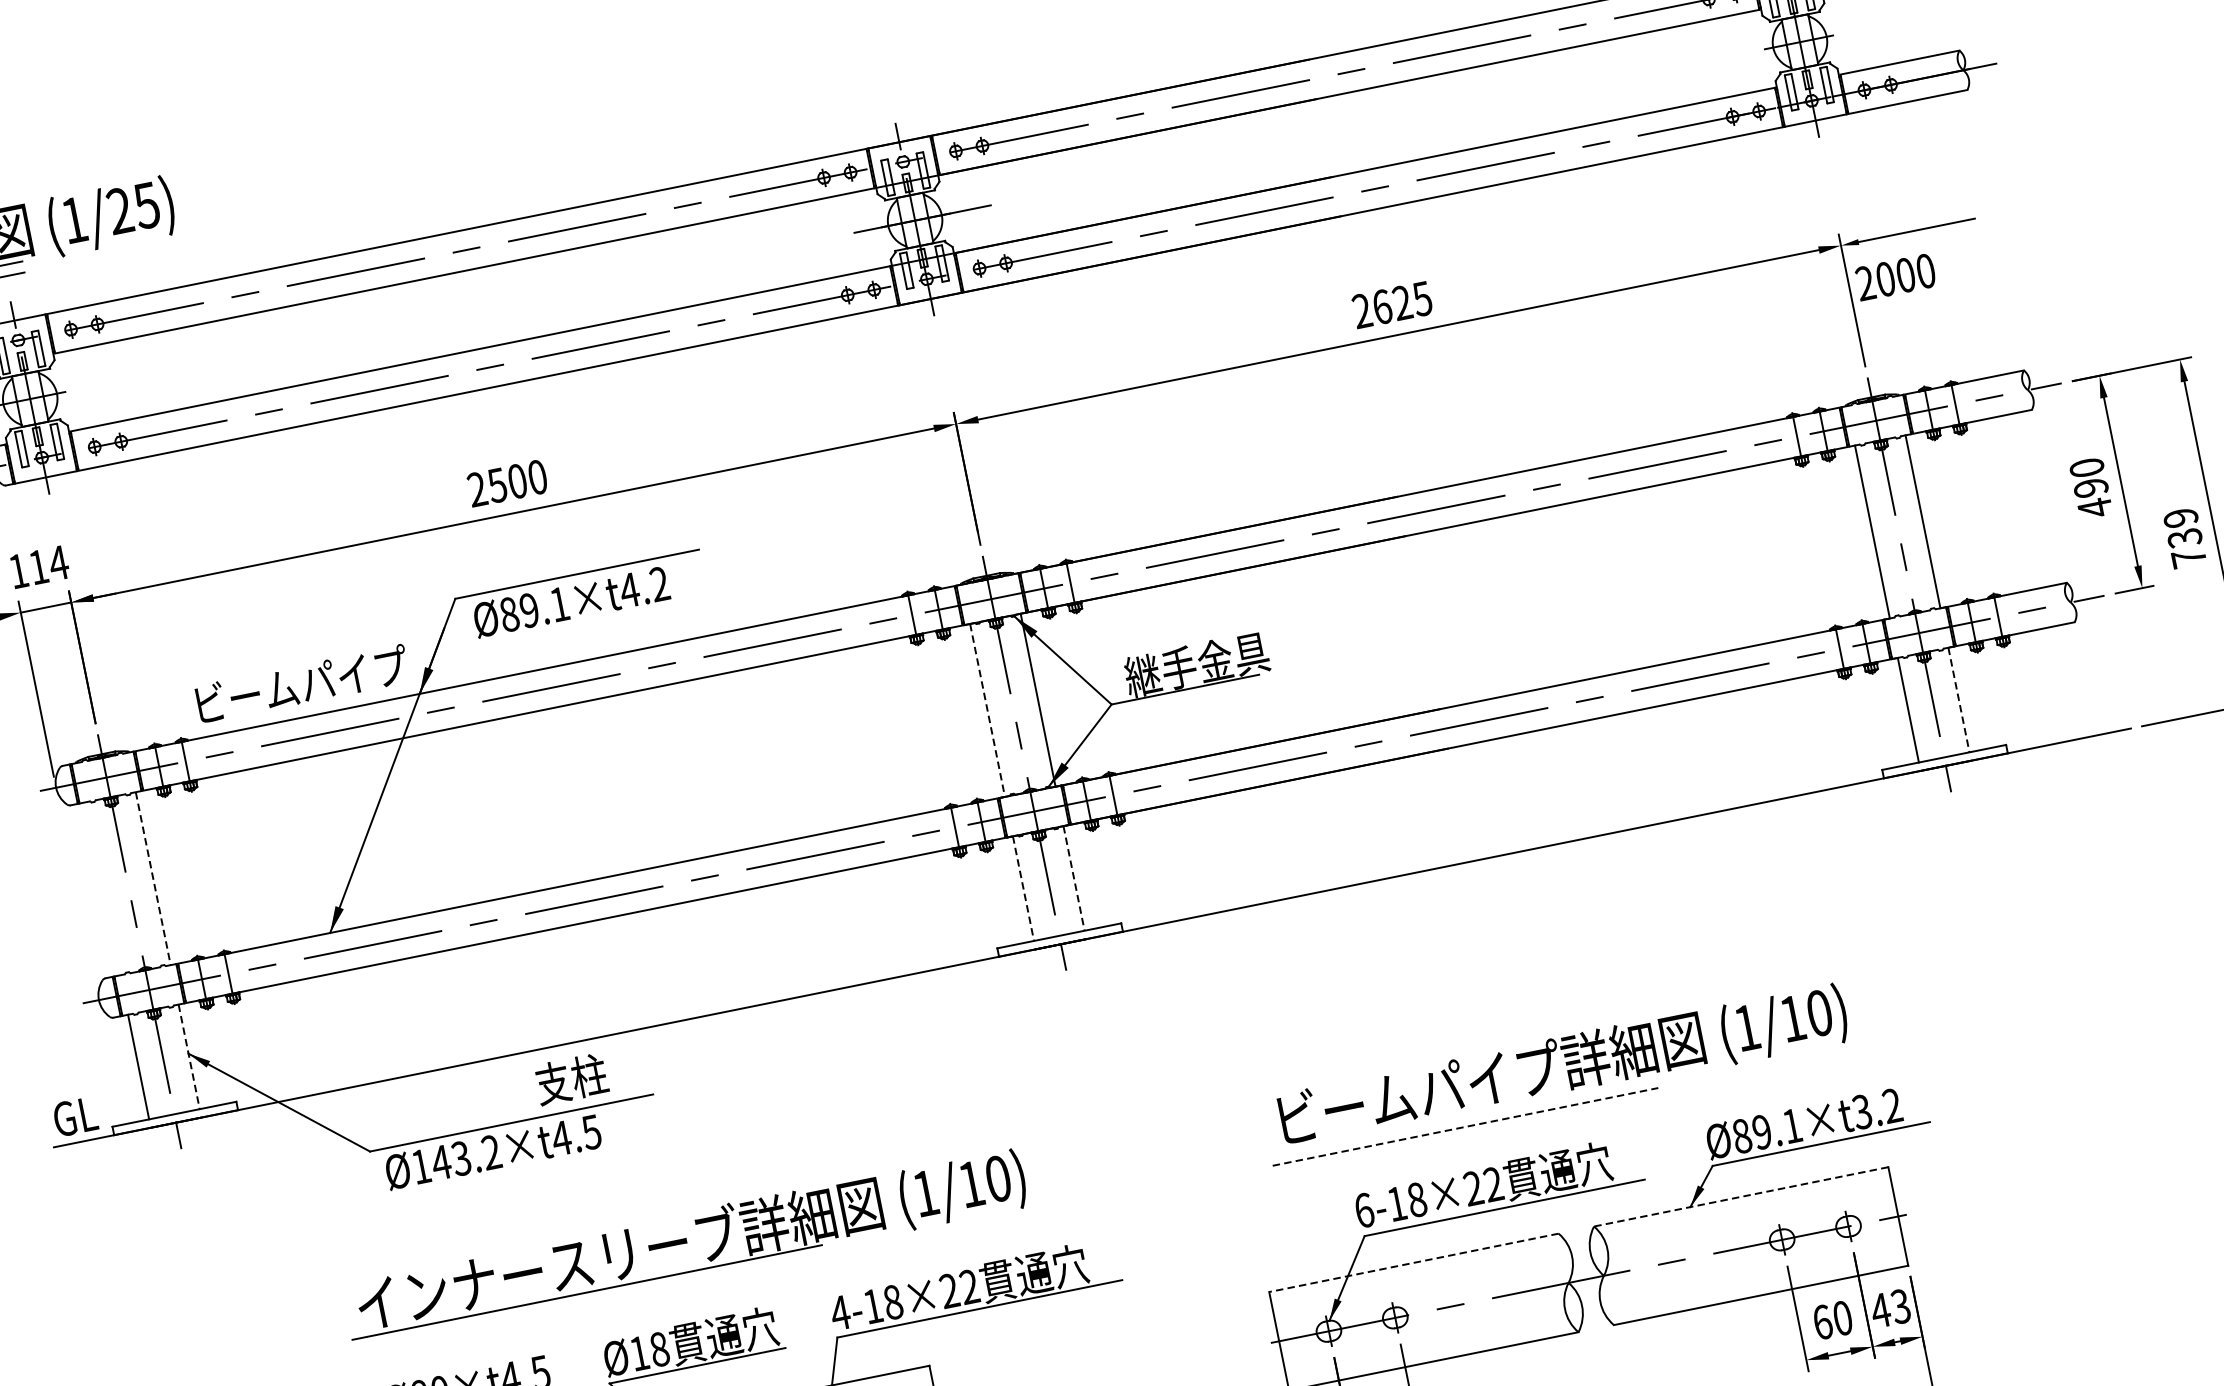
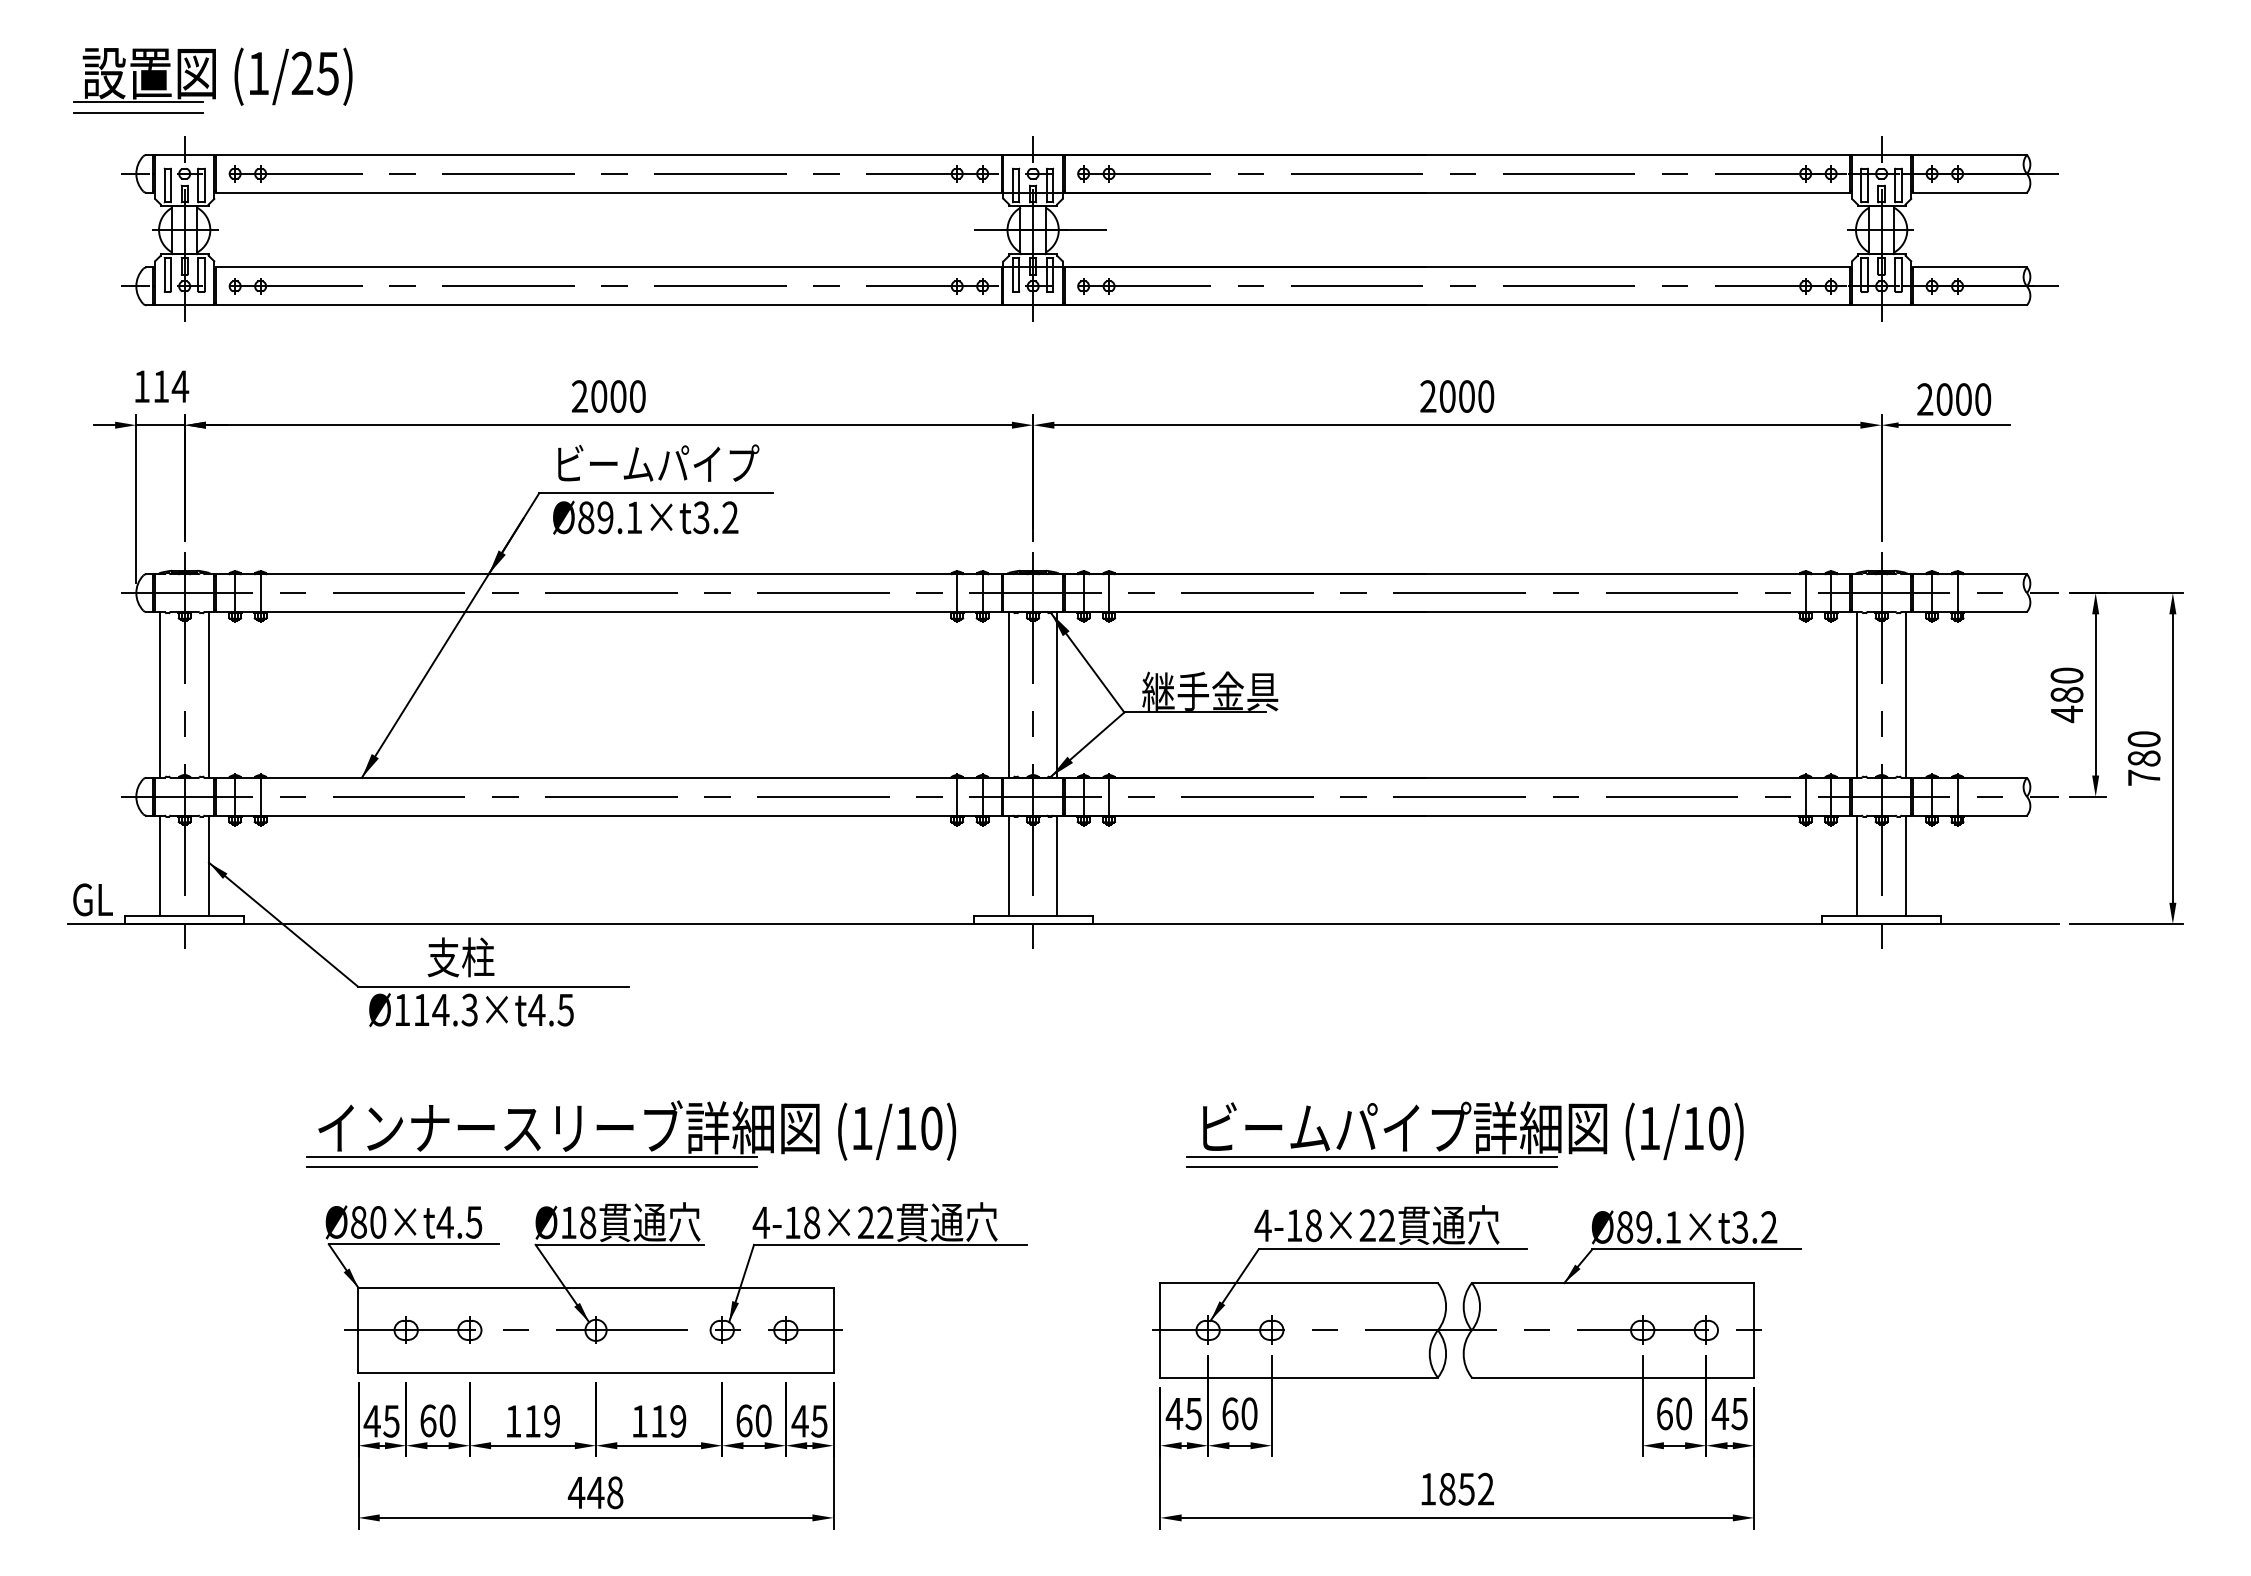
text: (1896, 277) -> (1954, 399), moved
text: (1402, 303) -> (1466, 396), 2625 -> 2000
text: (496, 485) -> (598, 396), 2500 -> 2000
text: (2090, 487) -> (2066, 694), 490 -> 480
text: (2182, 527) -> (2143, 748), 739 -> 780
text: (629, 590) -> (701, 517), Ø89.1×t4.2 -> Ø89.1×t3.2
text: (302, 683) -> (658, 462), moved
line: (1958, 700) -> (1905, 866), dashed -> solid
line: (987, 710) -> (1008, 694), dashed -> solid
line: (152, 878) -> (208, 694), dashed -> solid
line: (1074, 879) -> (1057, 866), dashed -> solid
line: (102, 888) -> (160, 694), added
line: (1023, 889) -> (1008, 866), dashed -> solid
line: (188, 1057) -> (208, 866), dashed -> solid
text: (570, 1079) -> (460, 957), moved
line: (1462, 1115) -> (1371, 1156), added
line: (1465, 1127) -> (1371, 1167), dashed -> solid
text: (465, 1157) -> (444, 1009), Ø143.2×t4.5 -> Ø114.3×t4.5
line: (1740, 1197) -> (1612, 1283), dashed -> solid
text: (1363, 1210) -> (1262, 1225), 6-18×22 -> 4-18×22
line: (1414, 1263) -> (1299, 1283), dashed -> solid
line: (589, 1303) -> (531, 1167), added
text: (1900, 1306) -> (1739, 1413), 43 -> 45

